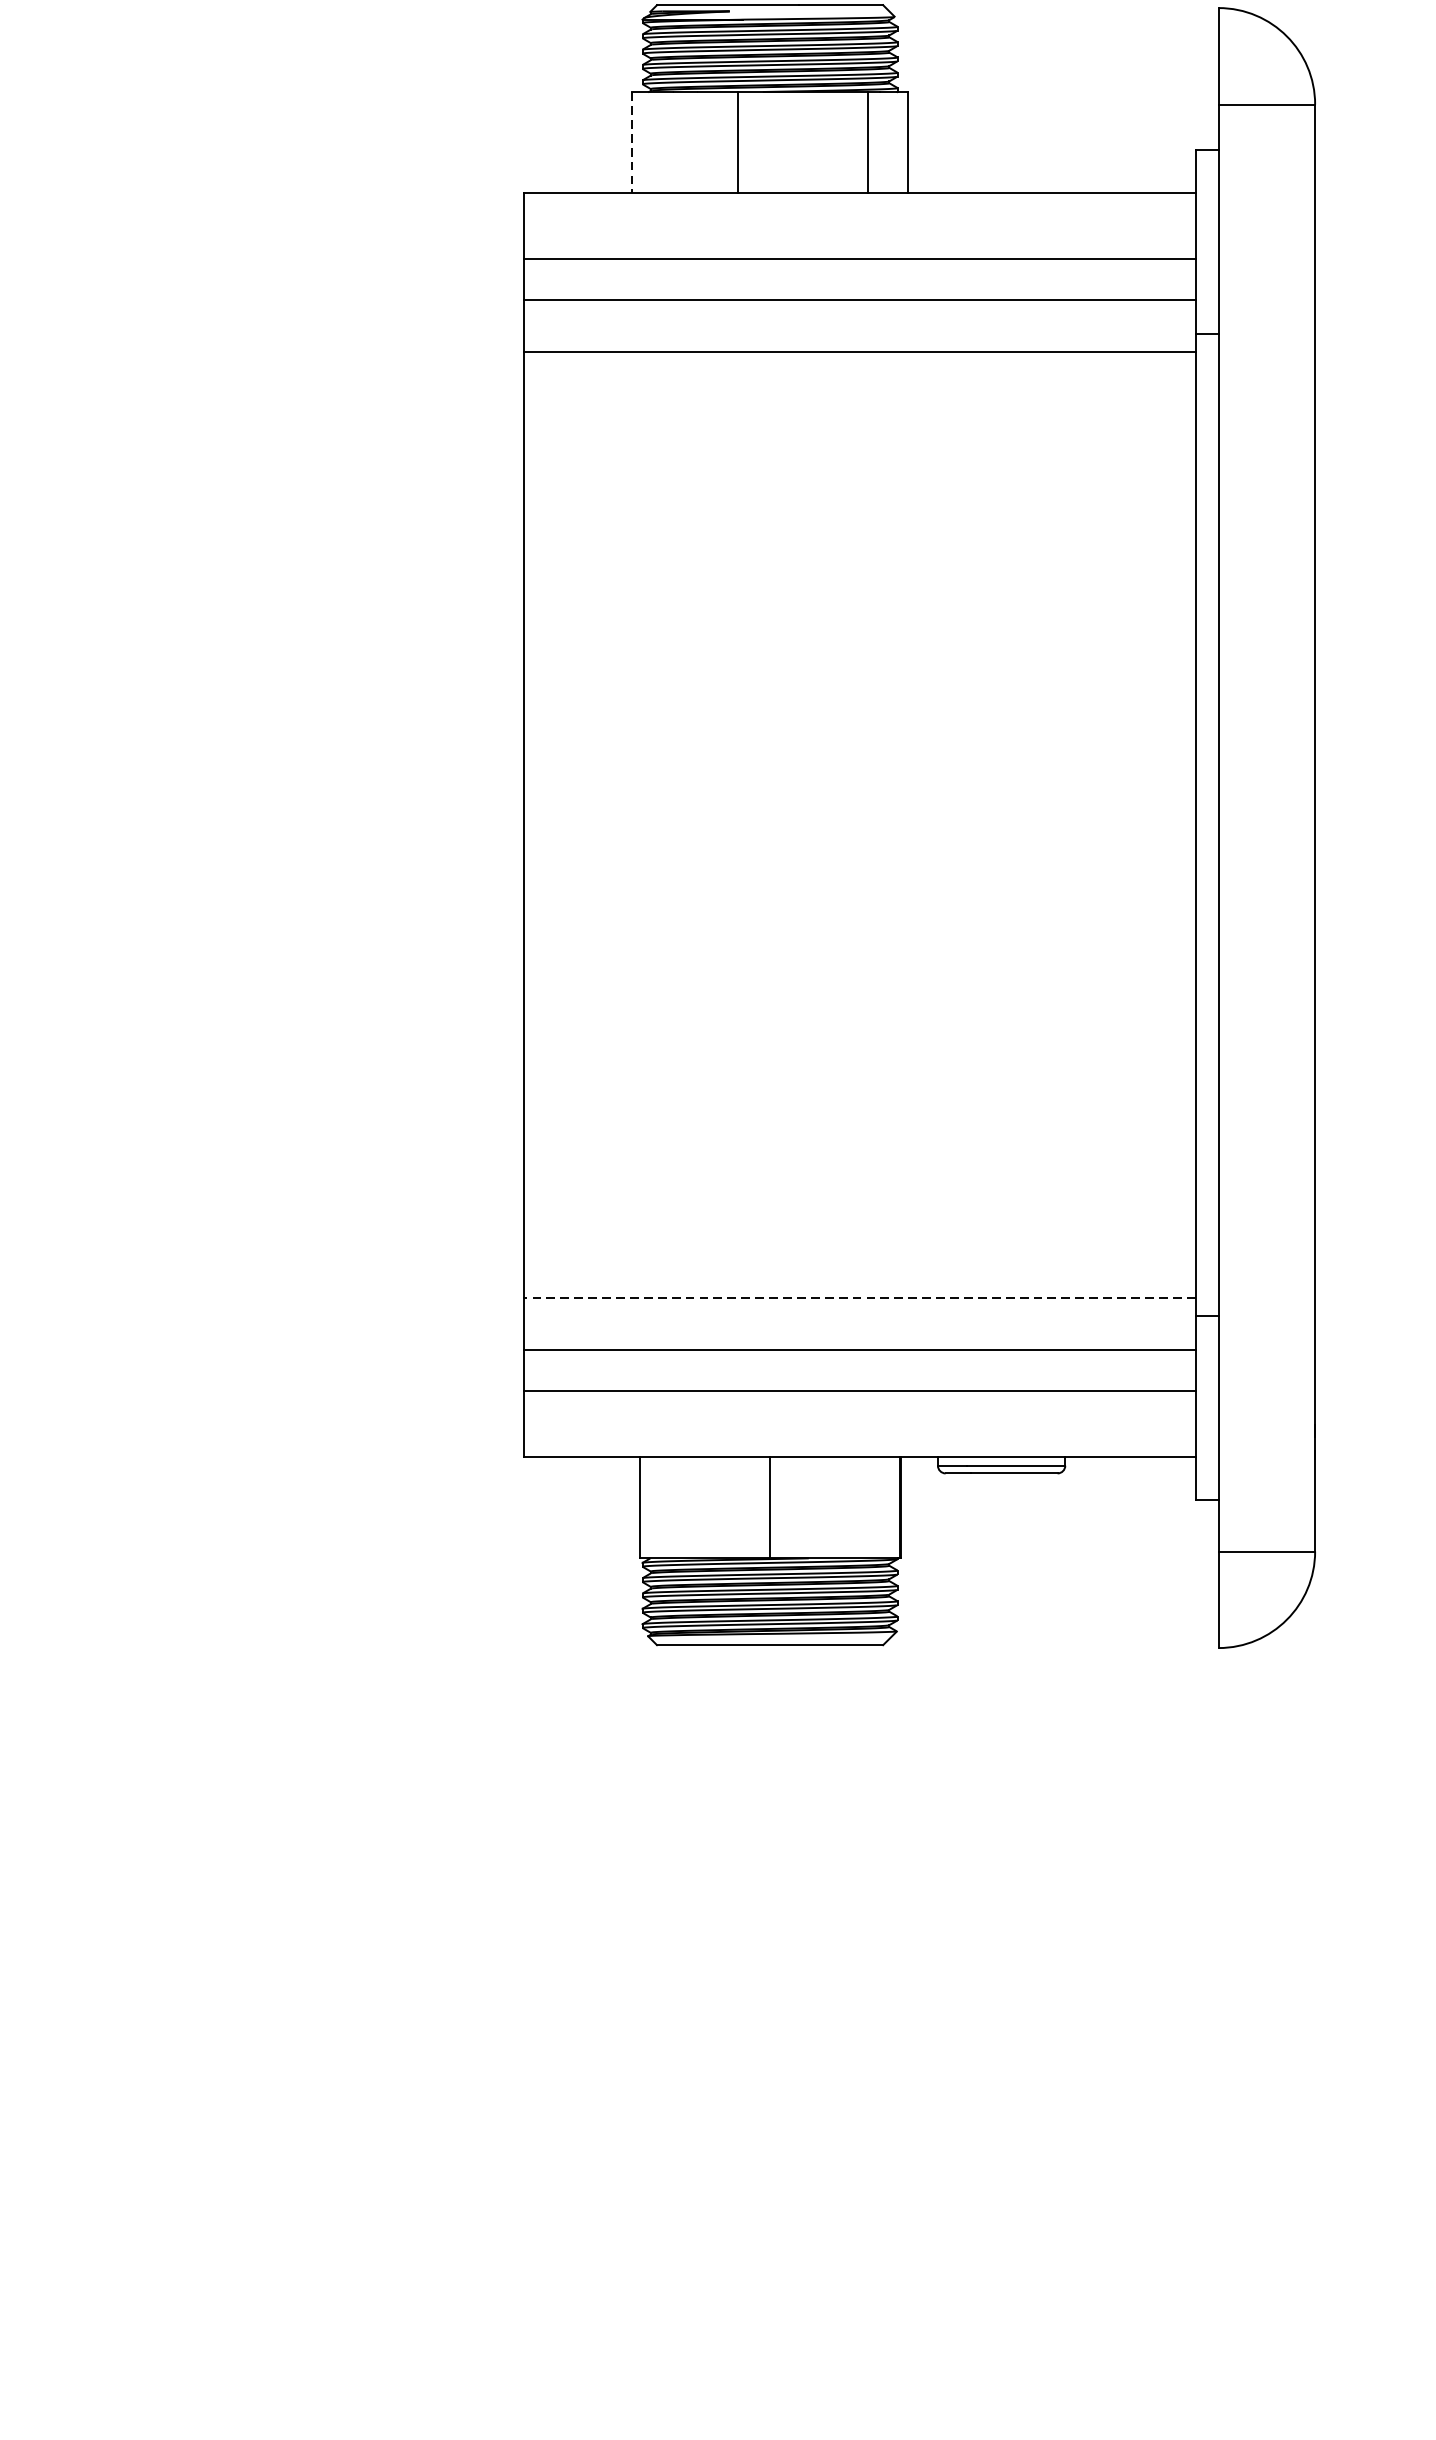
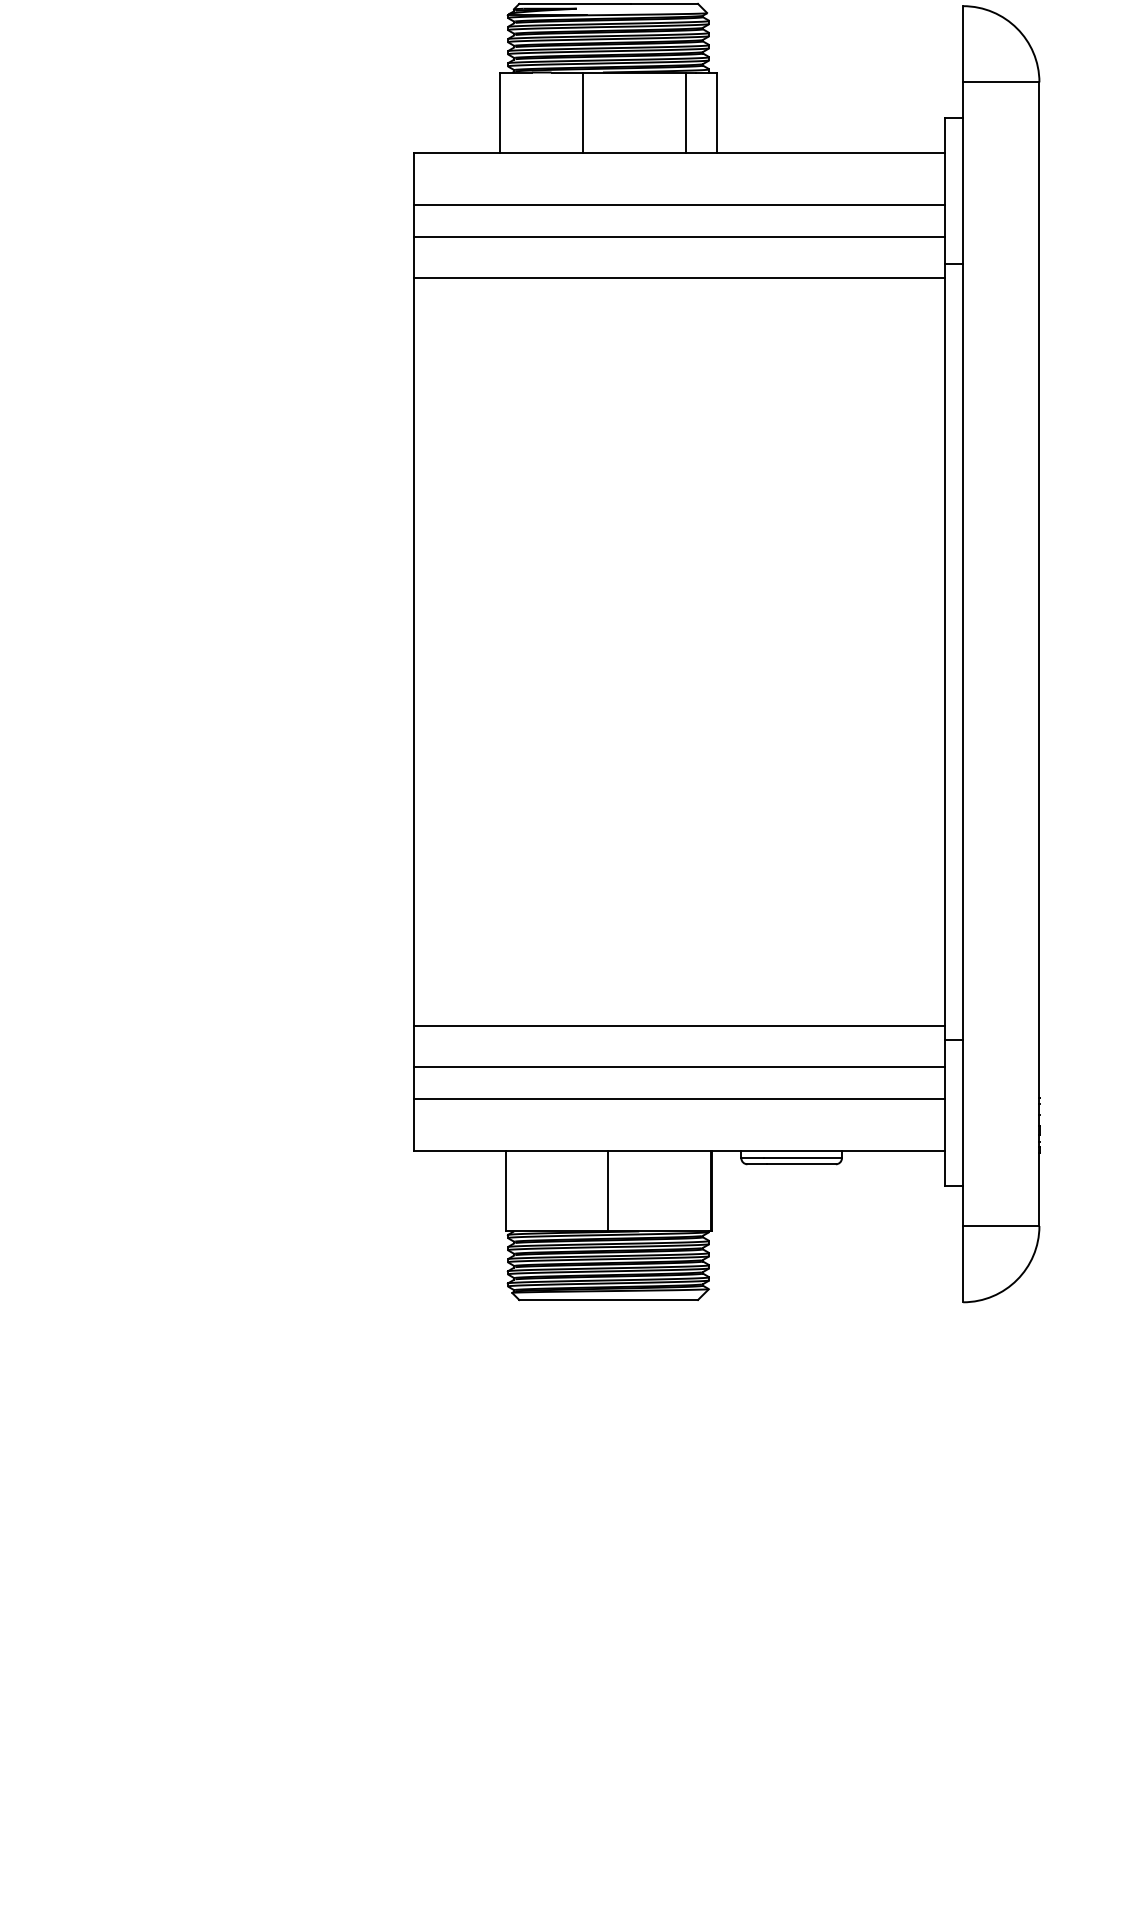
line: (631, 143) -> (499, 113), dashed -> solid
line: (859, 1297) -> (679, 1025), dashed -> solid

